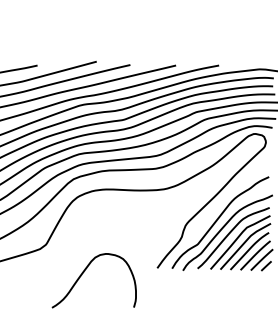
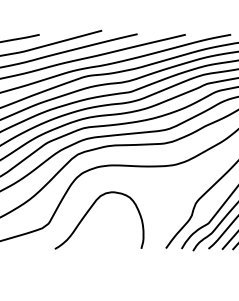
curve: (84, 272) -> (89, 211), moved

